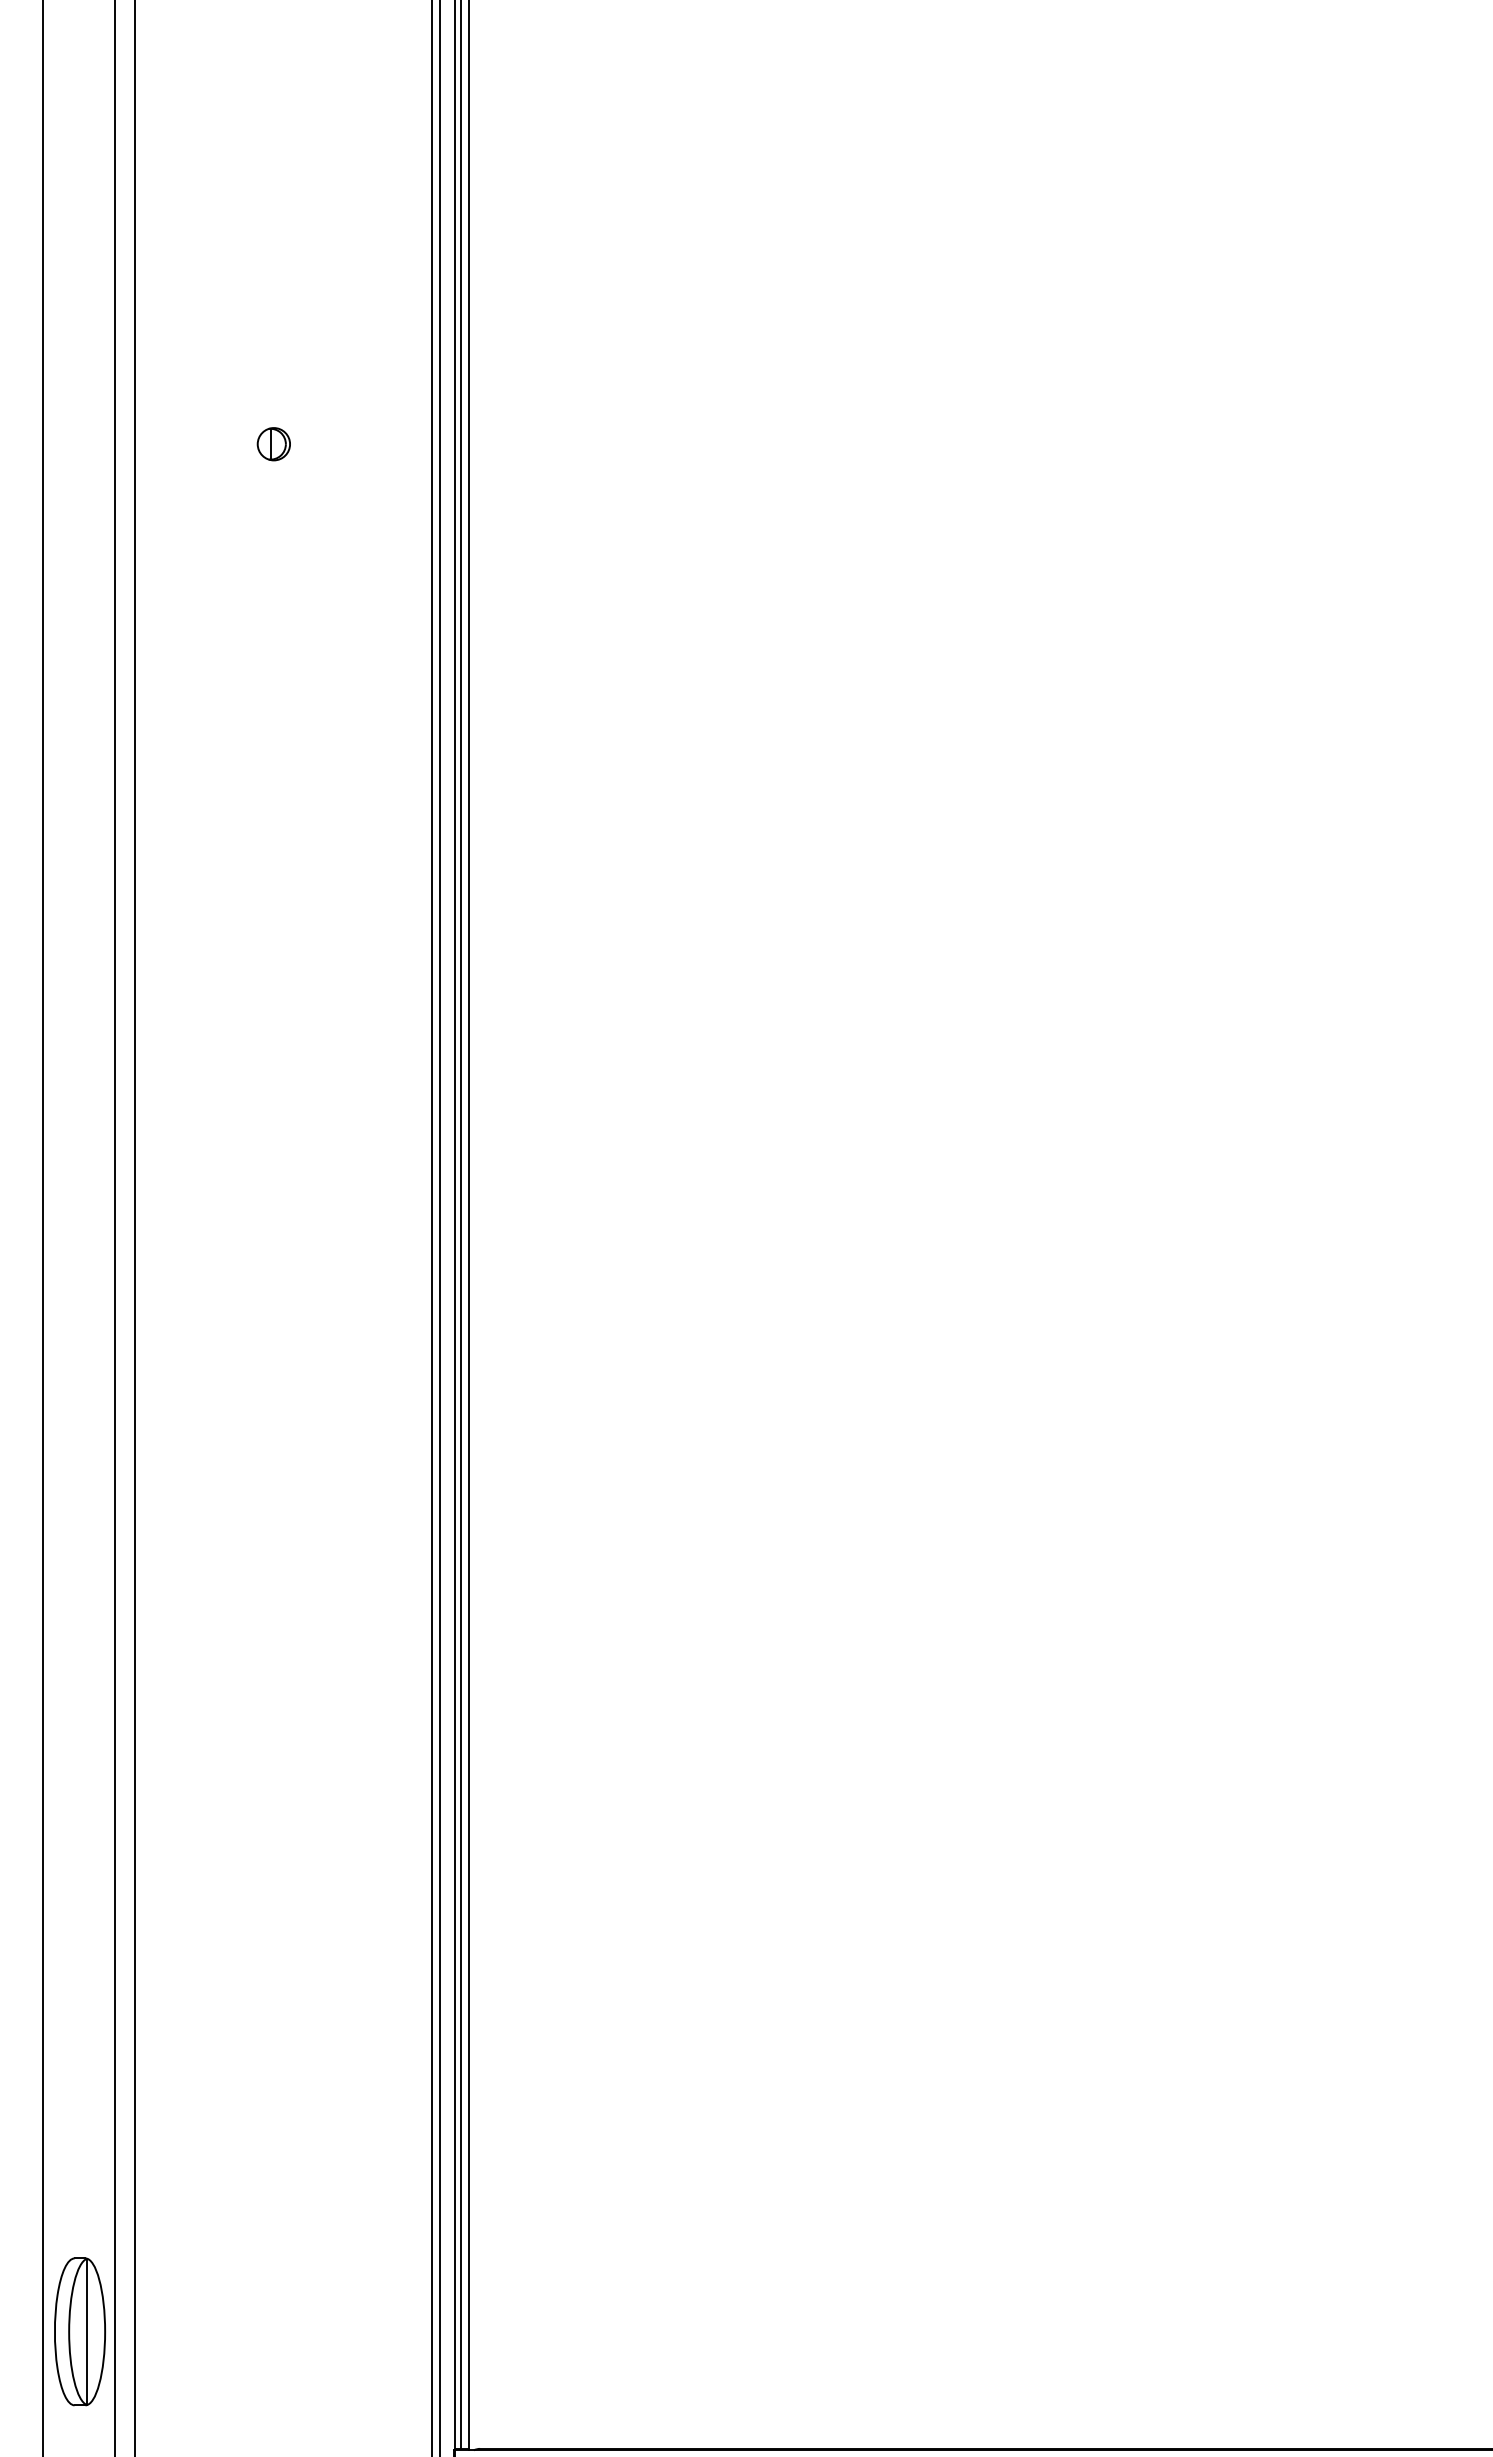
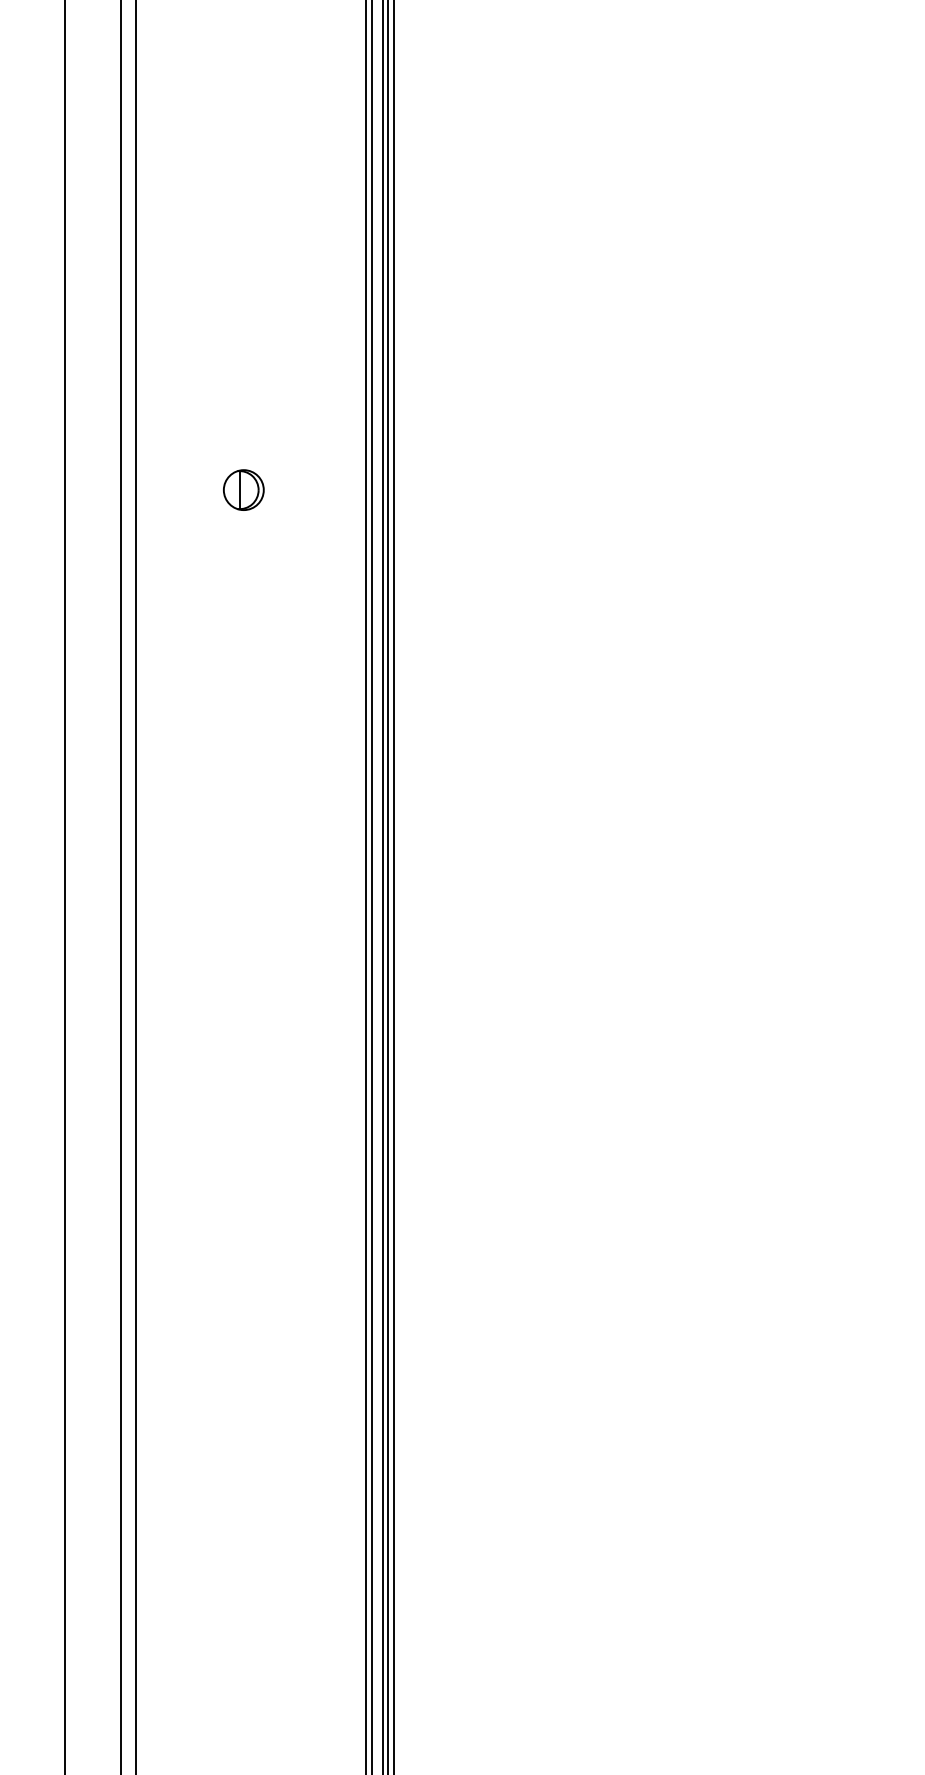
part: (273, 444) -> (243, 490), size x1.6

